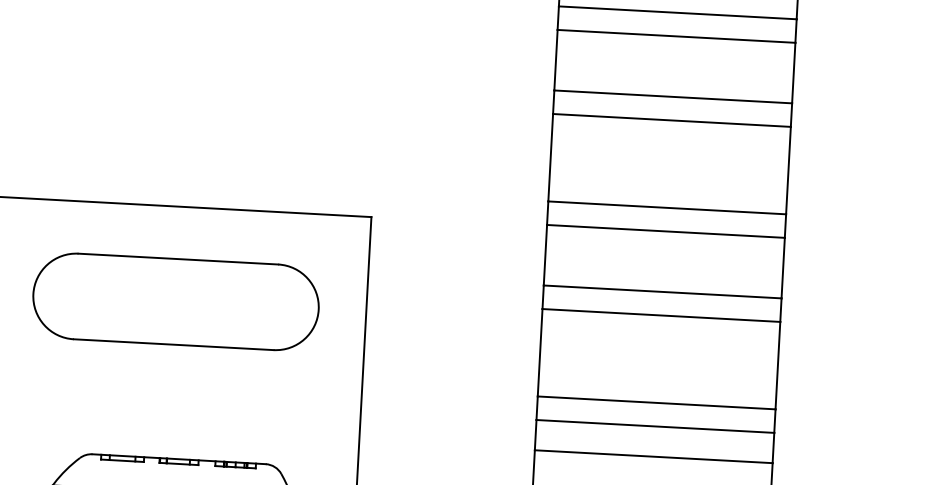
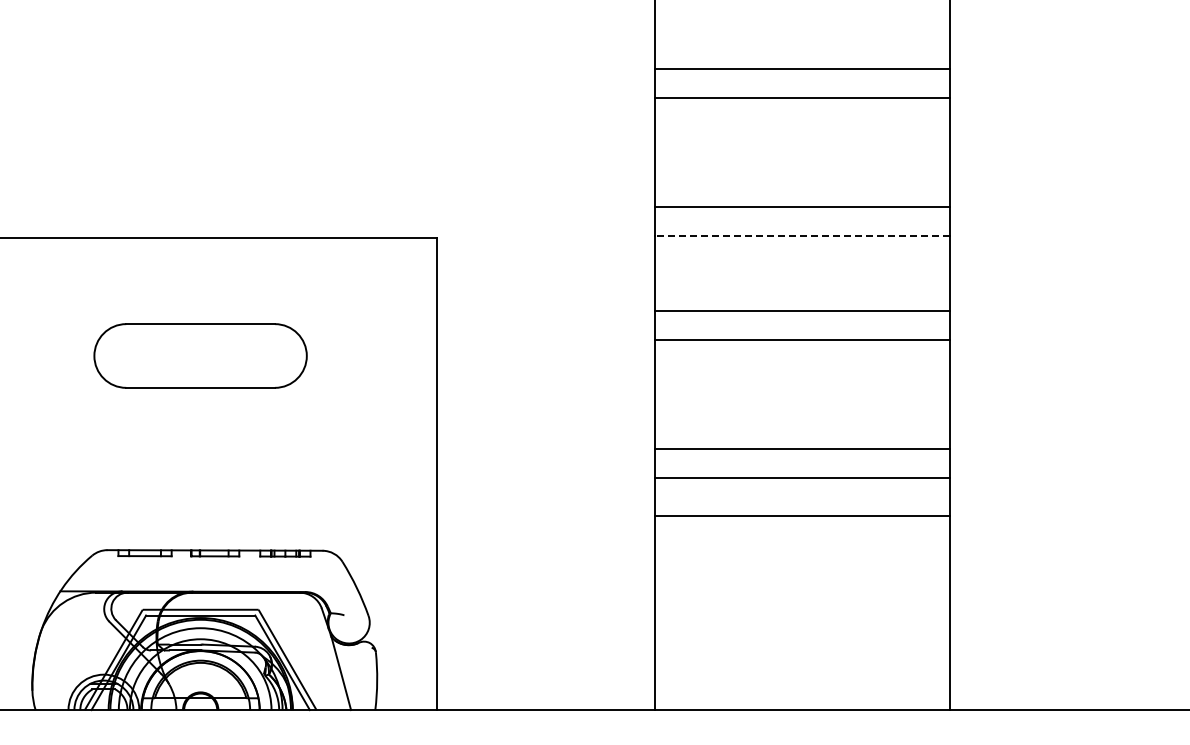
line: (666, 231) -> (802, 235), solid -> dashed
part: (175, 301) -> (200, 355), size x0.6

